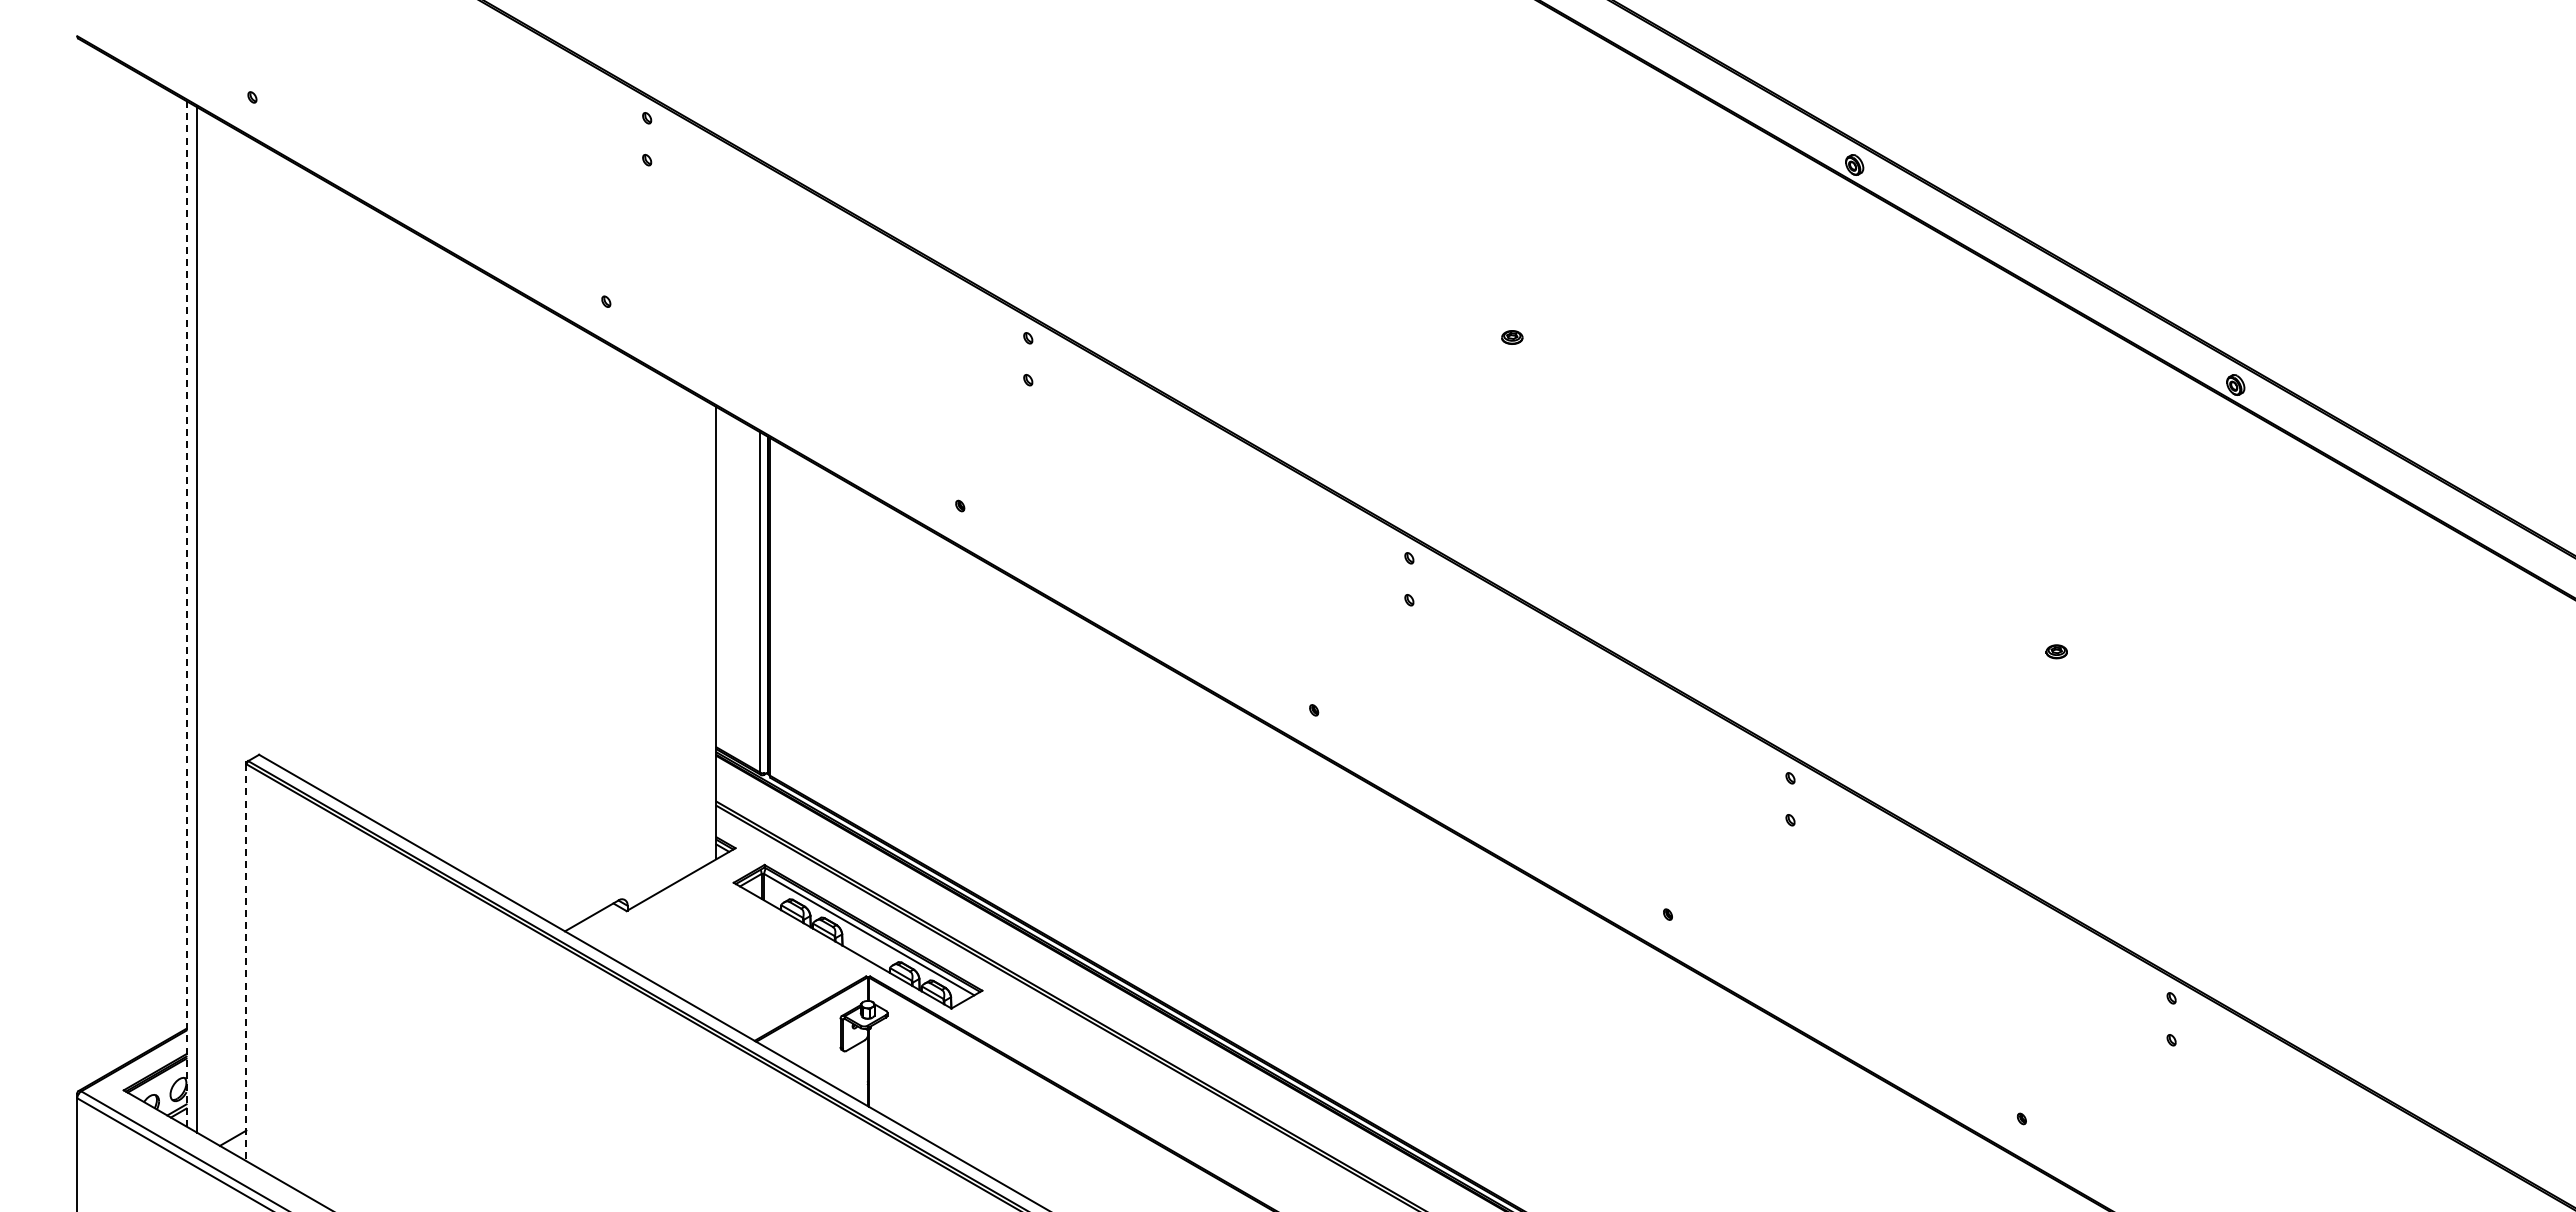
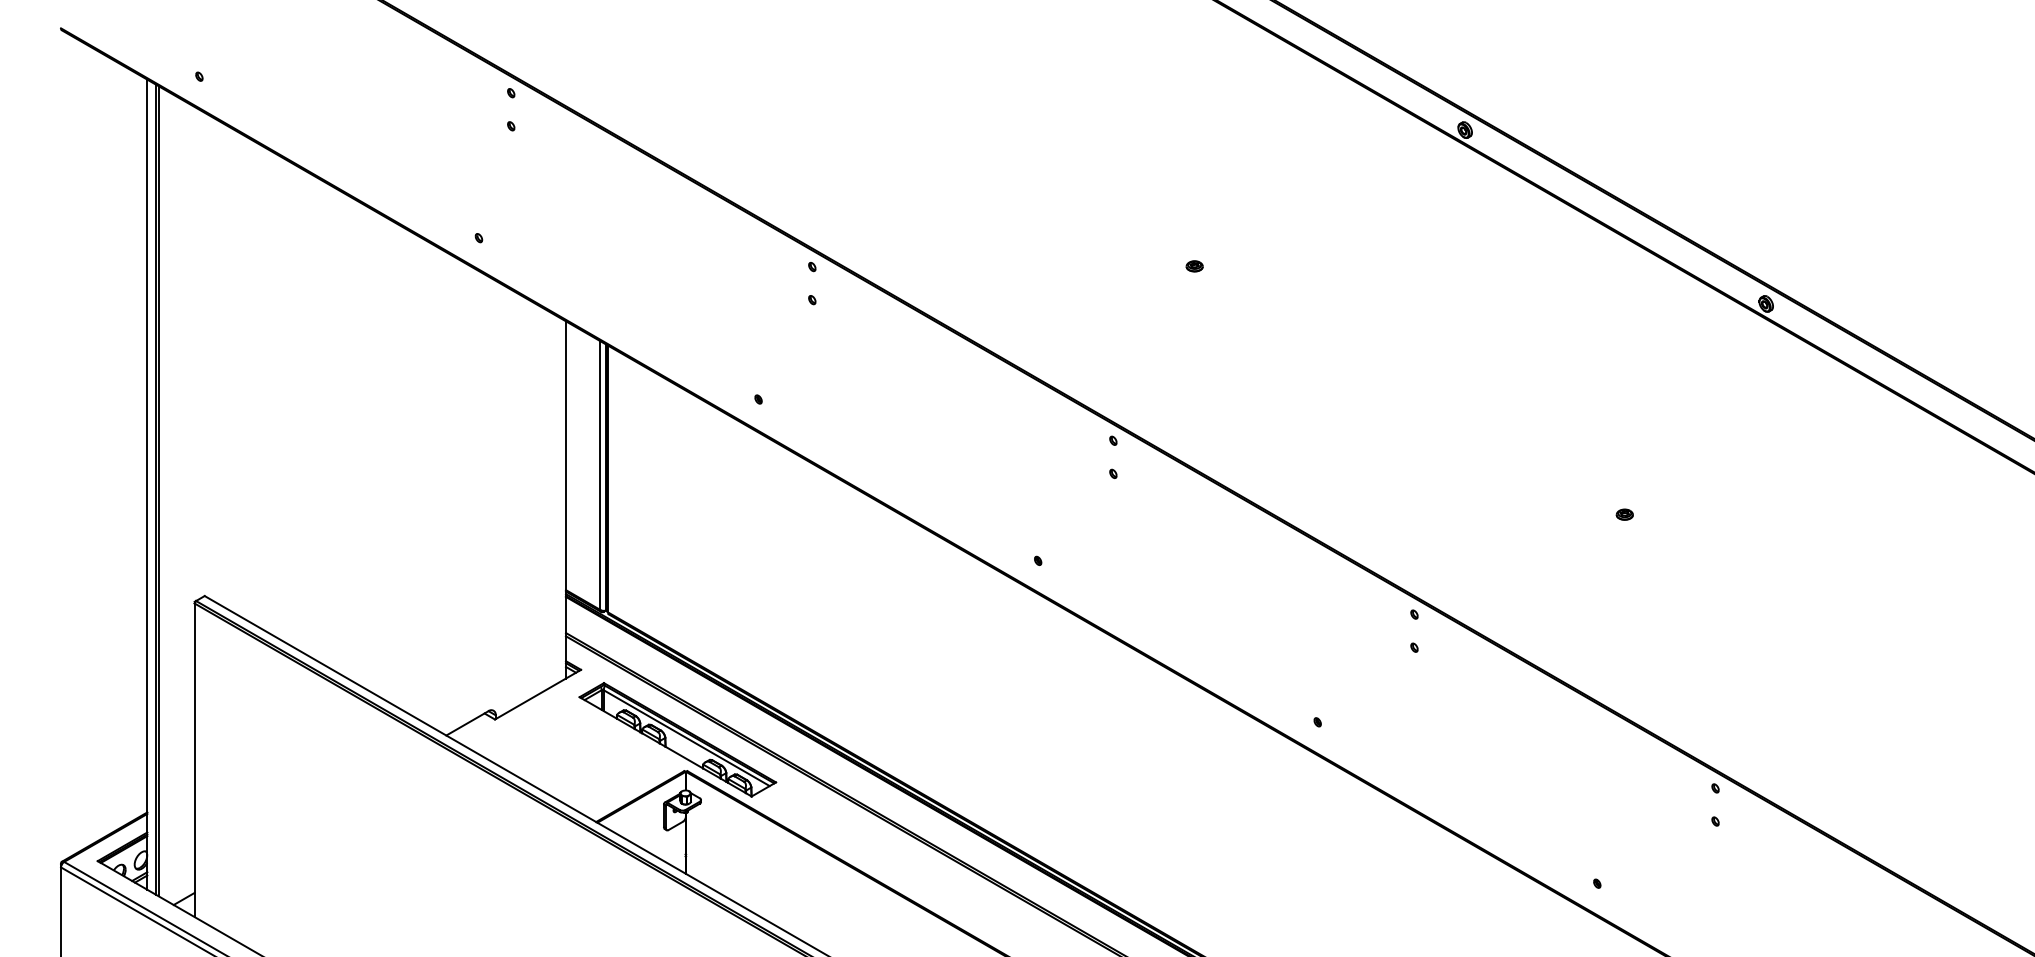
line: (186, 613) -> (147, 484), dashed -> solid
line: (201, 621) -> (159, 490), added
line: (246, 963) -> (194, 760), dashed -> solid

